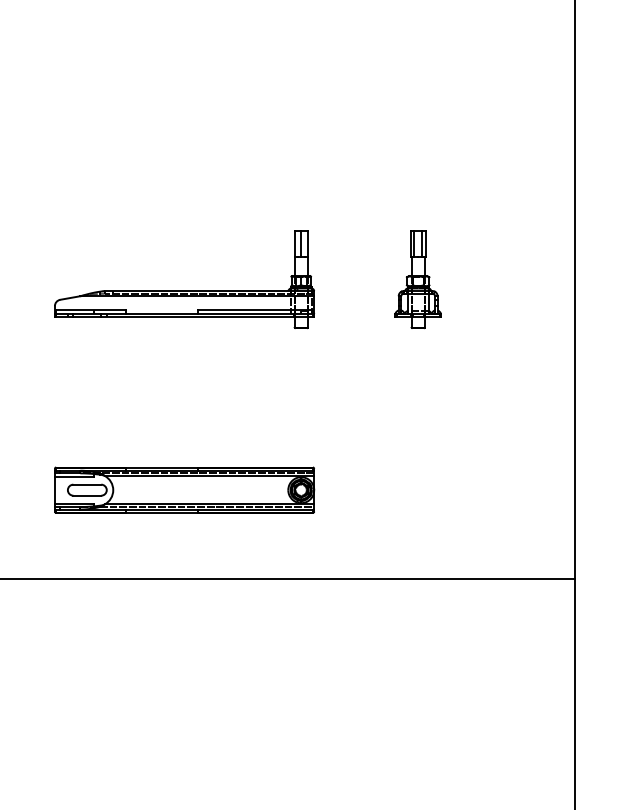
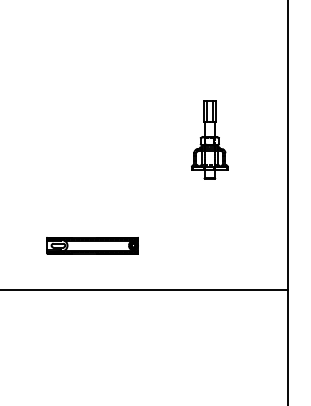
part: (184, 280) -> (92, 140), removed
part: (417, 280) -> (209, 140), size x1.6
part: (184, 489) -> (92, 245), size x0.7

